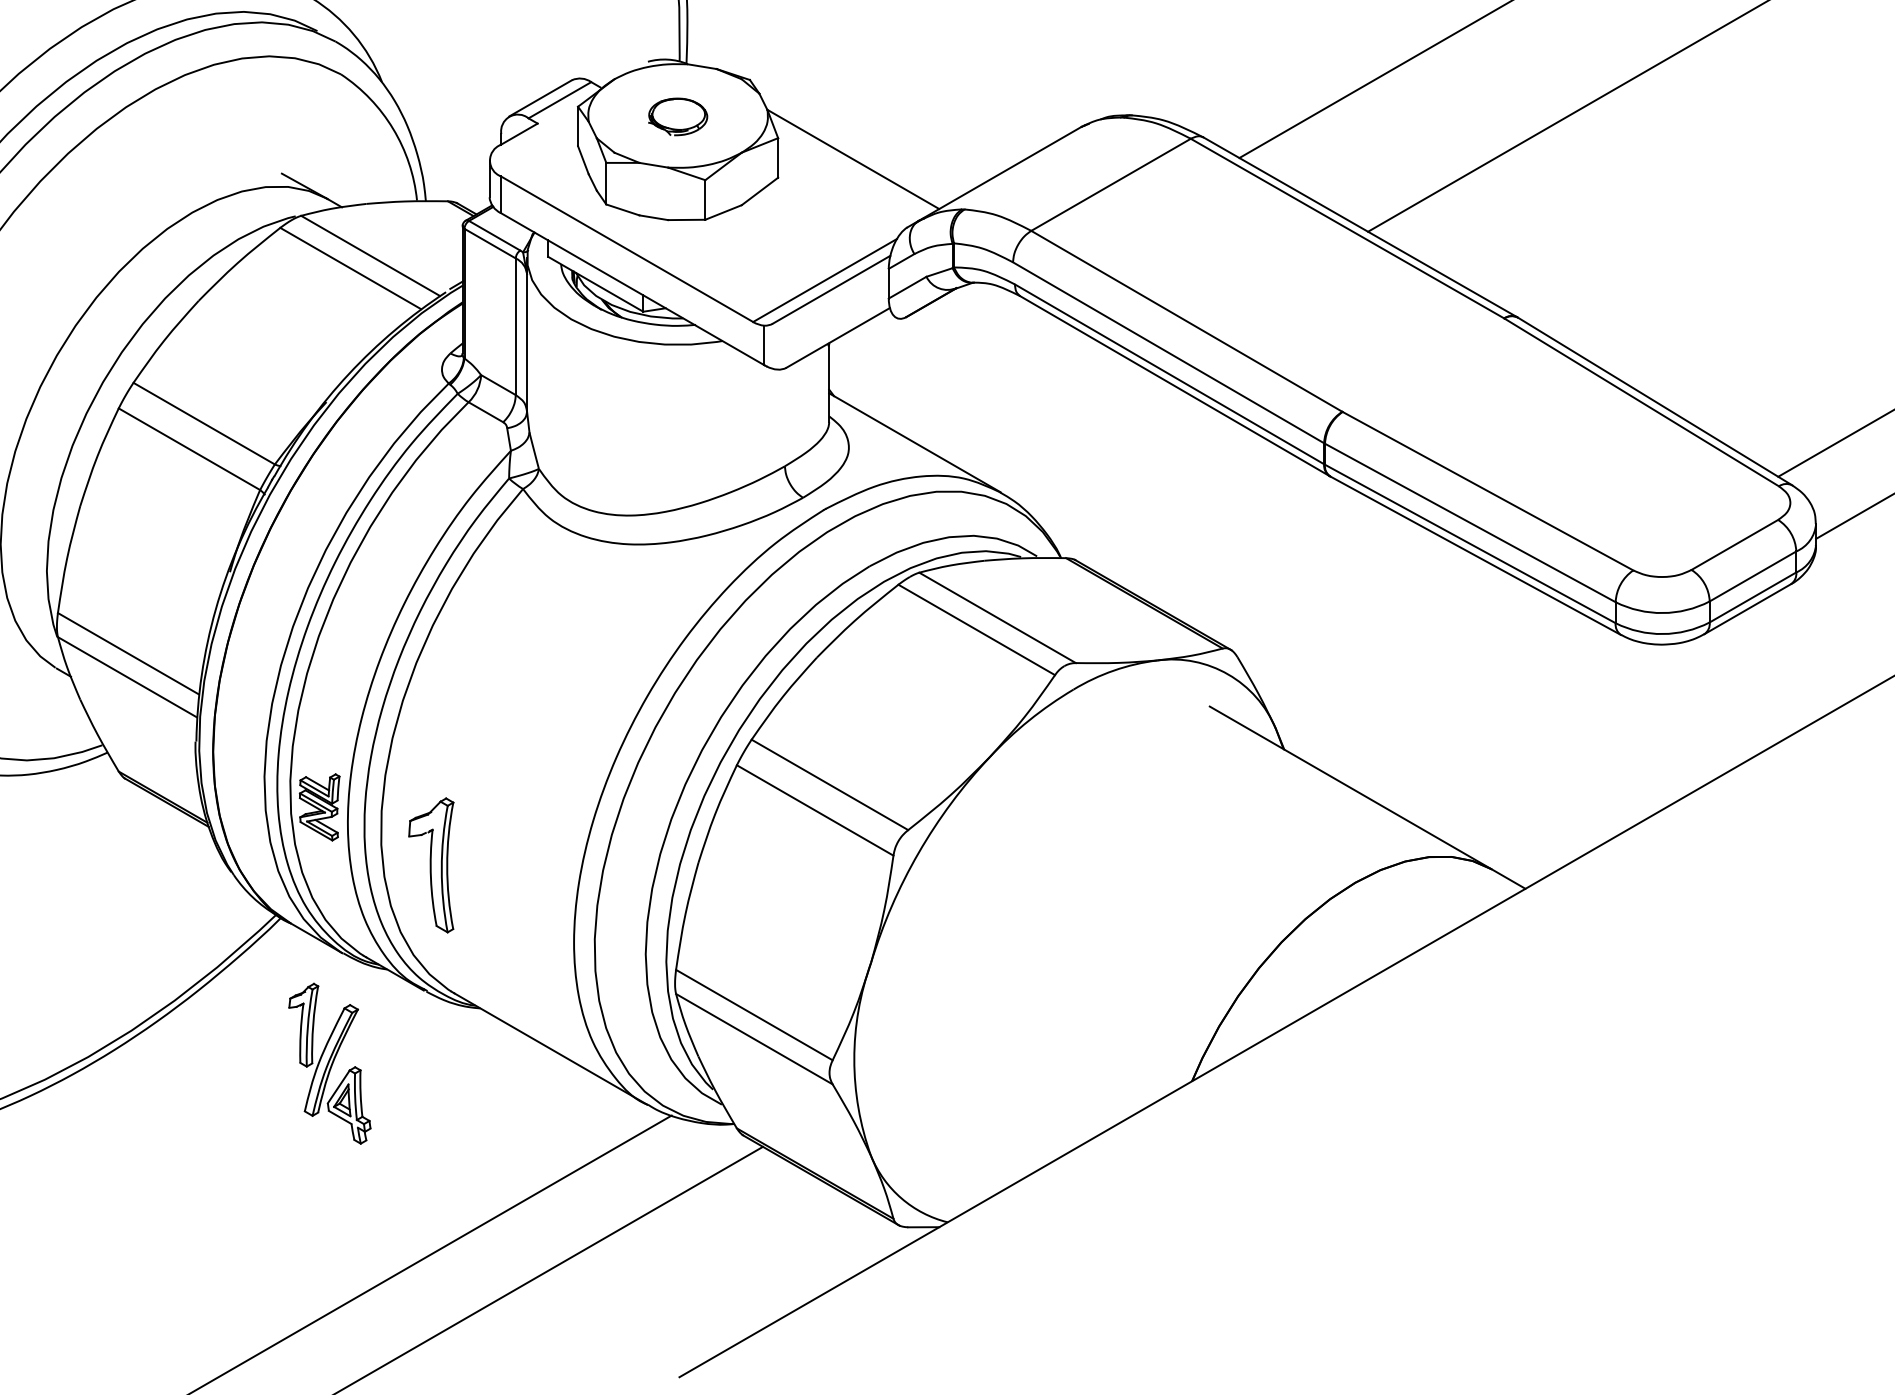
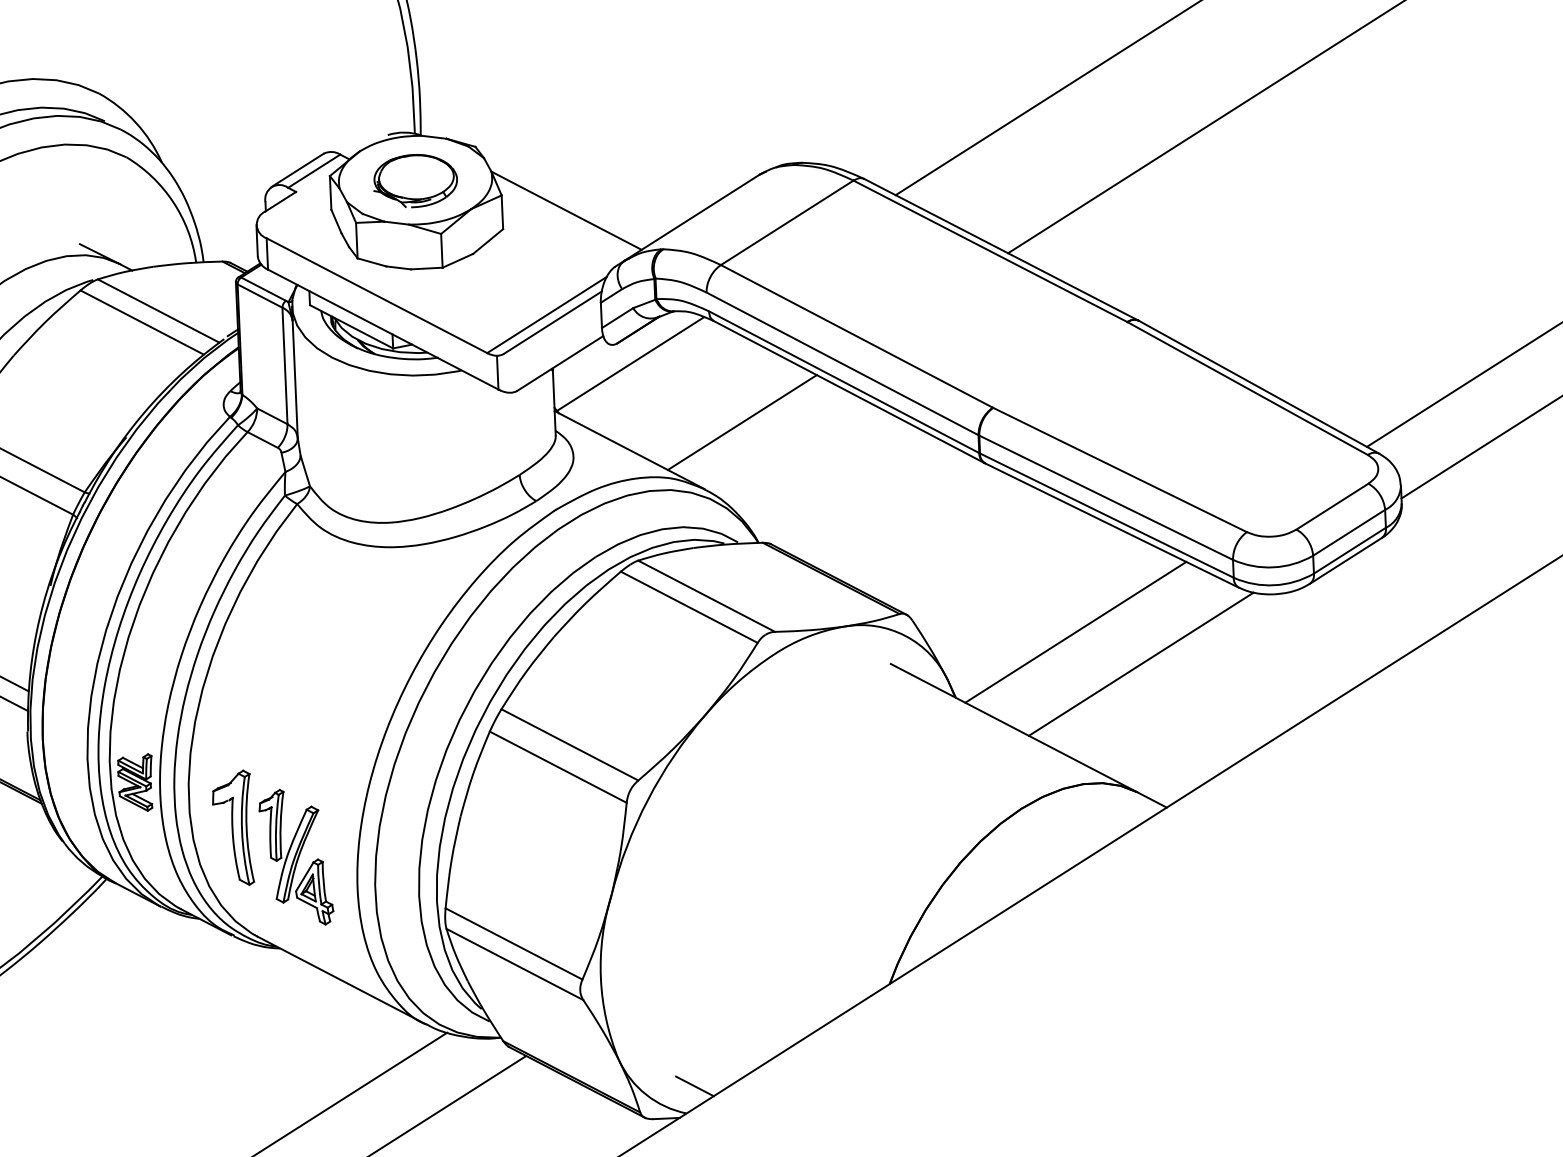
part: (677, 116) -> (415, 180), size x1.67
line: (919, 342) -> (629, 364), added
line: (1047, 416) -> (741, 422), added
line: (1427, 678) -> (1075, 631), added
line: (1502, 719) -> (1140, 664), added
part: (329, 1063) -> (295, 857), moved
line: (958, 1190) -> (694, 1085), added

